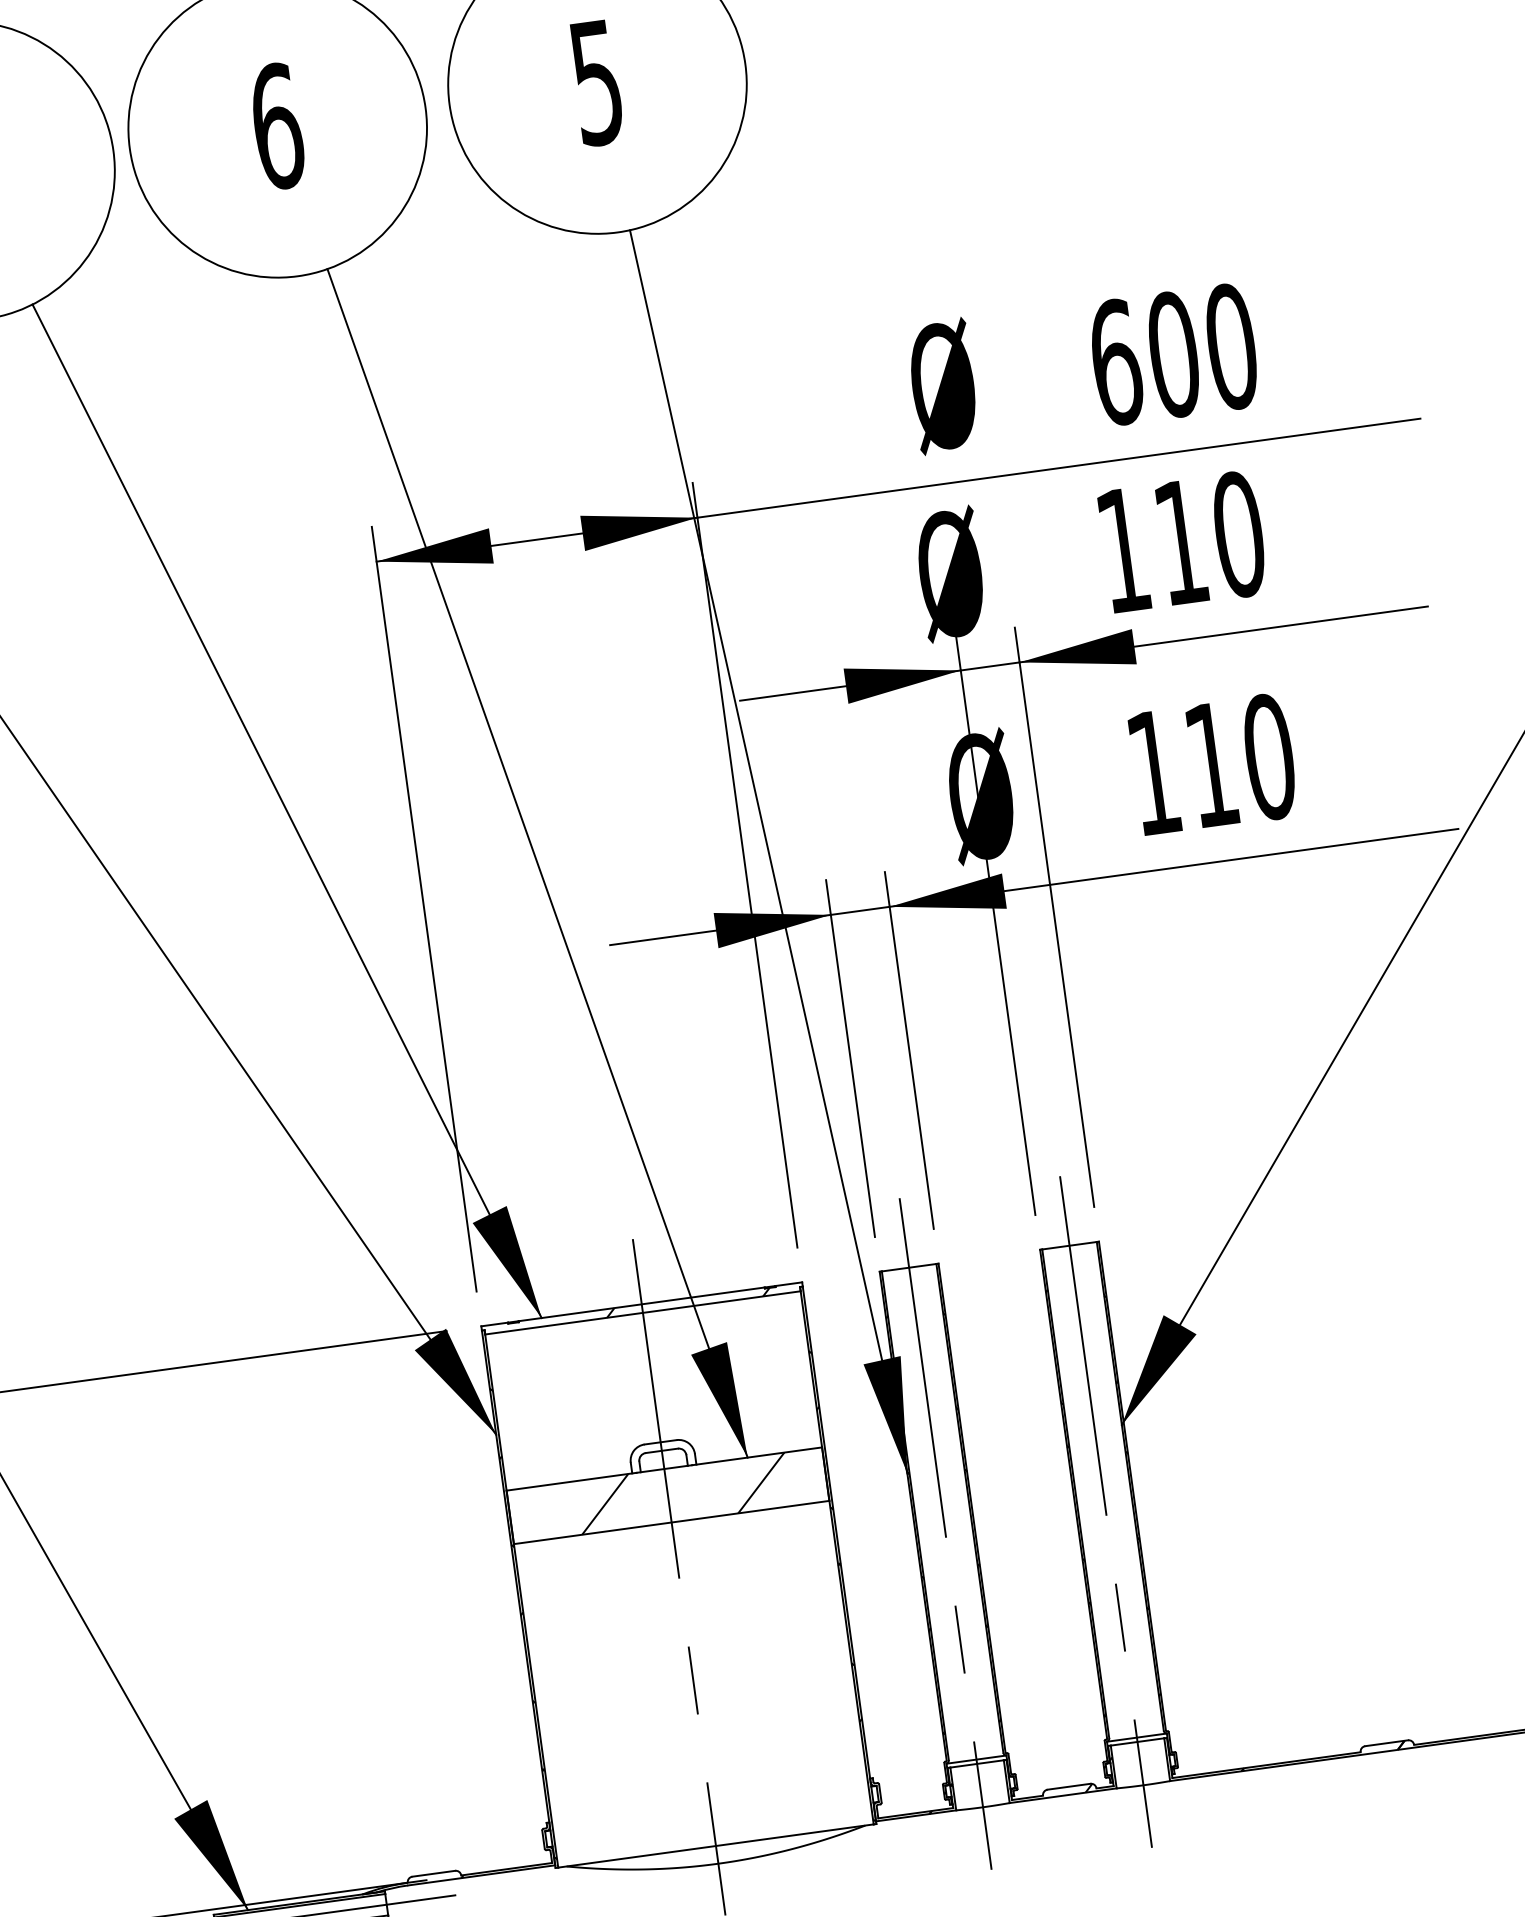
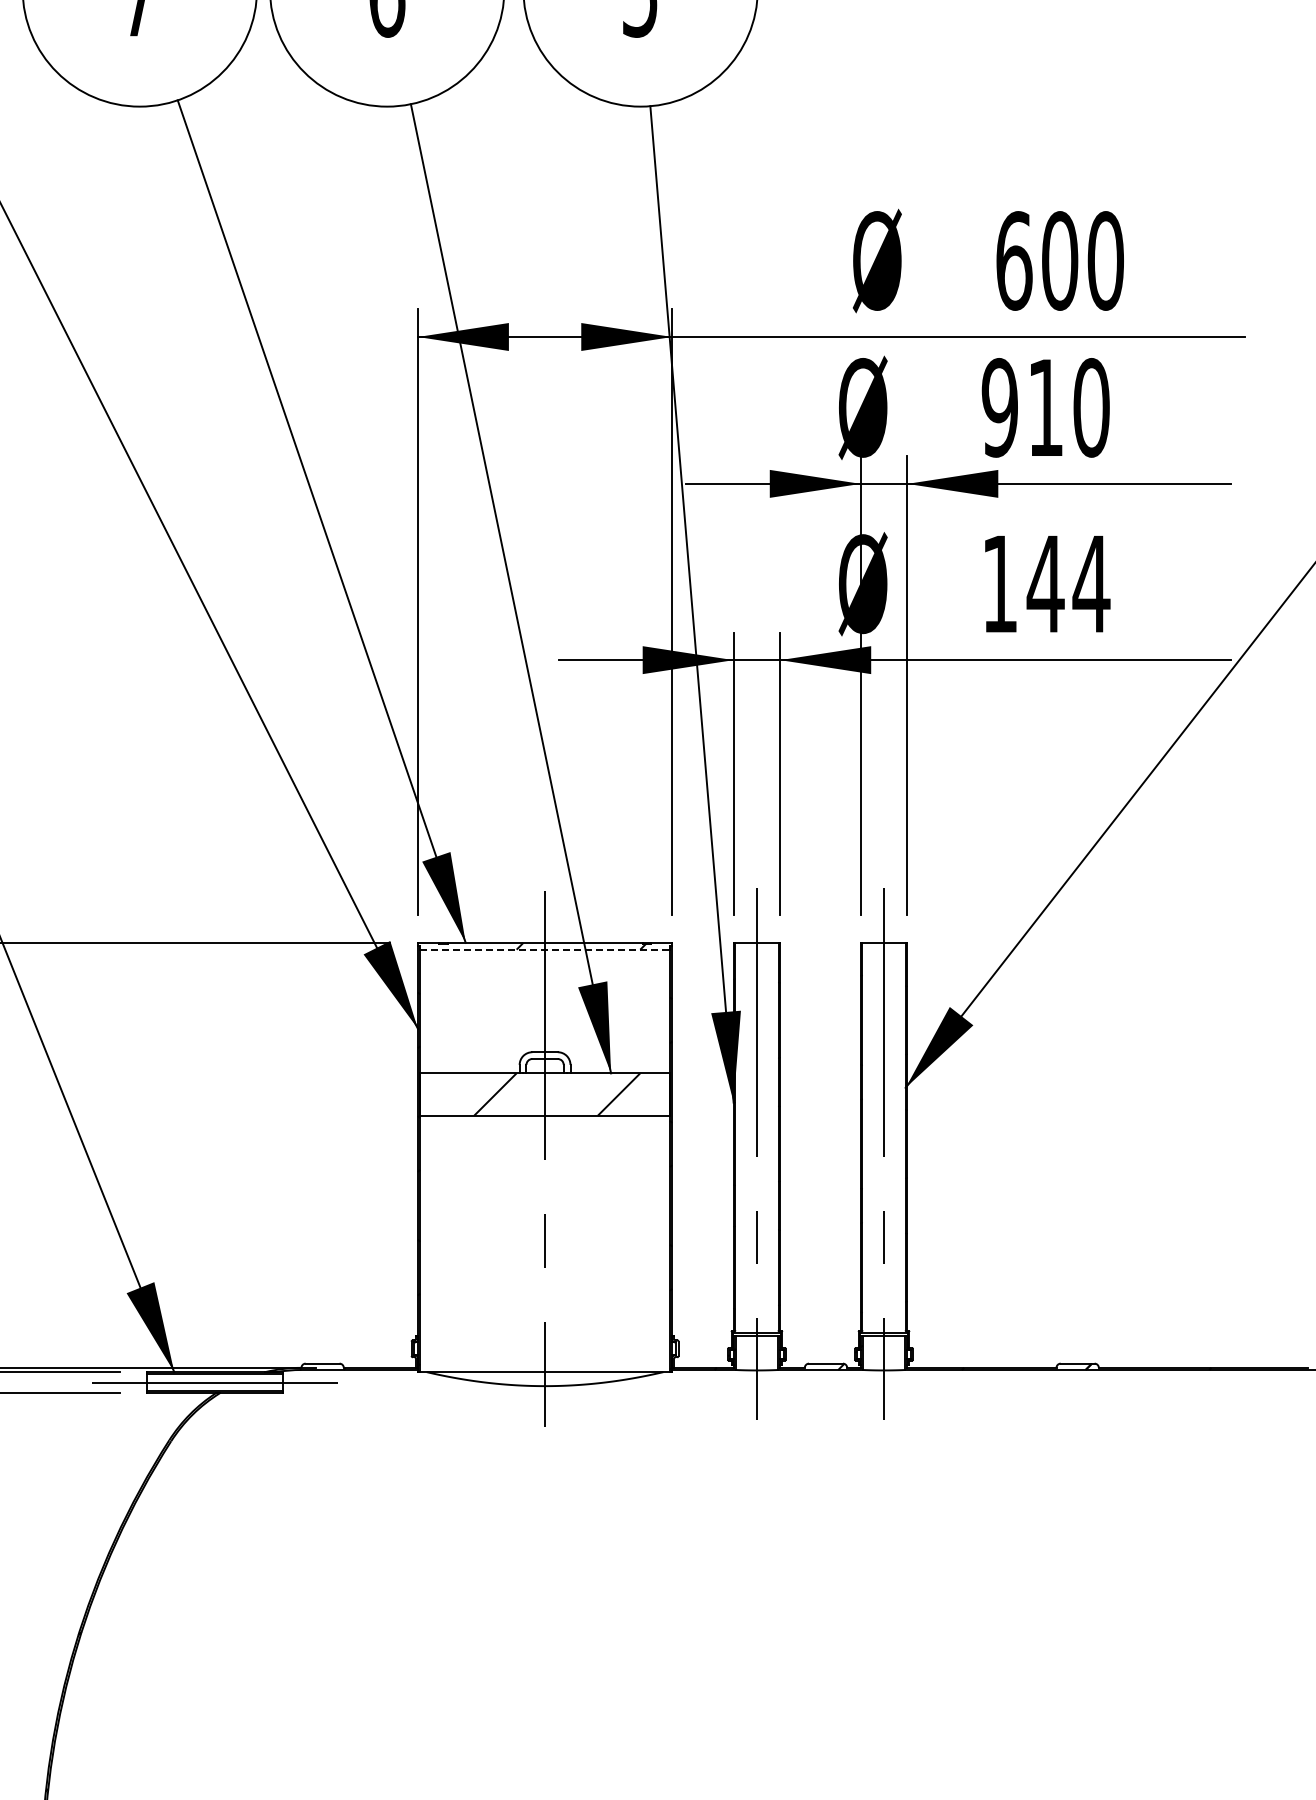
text: (1122, 550) -> (999, 407), 110 -> 910
text: (1240, 761) -> (1068, 584), 110 -> 144
line: (643, 1312) -> (545, 949), solid -> dashed

